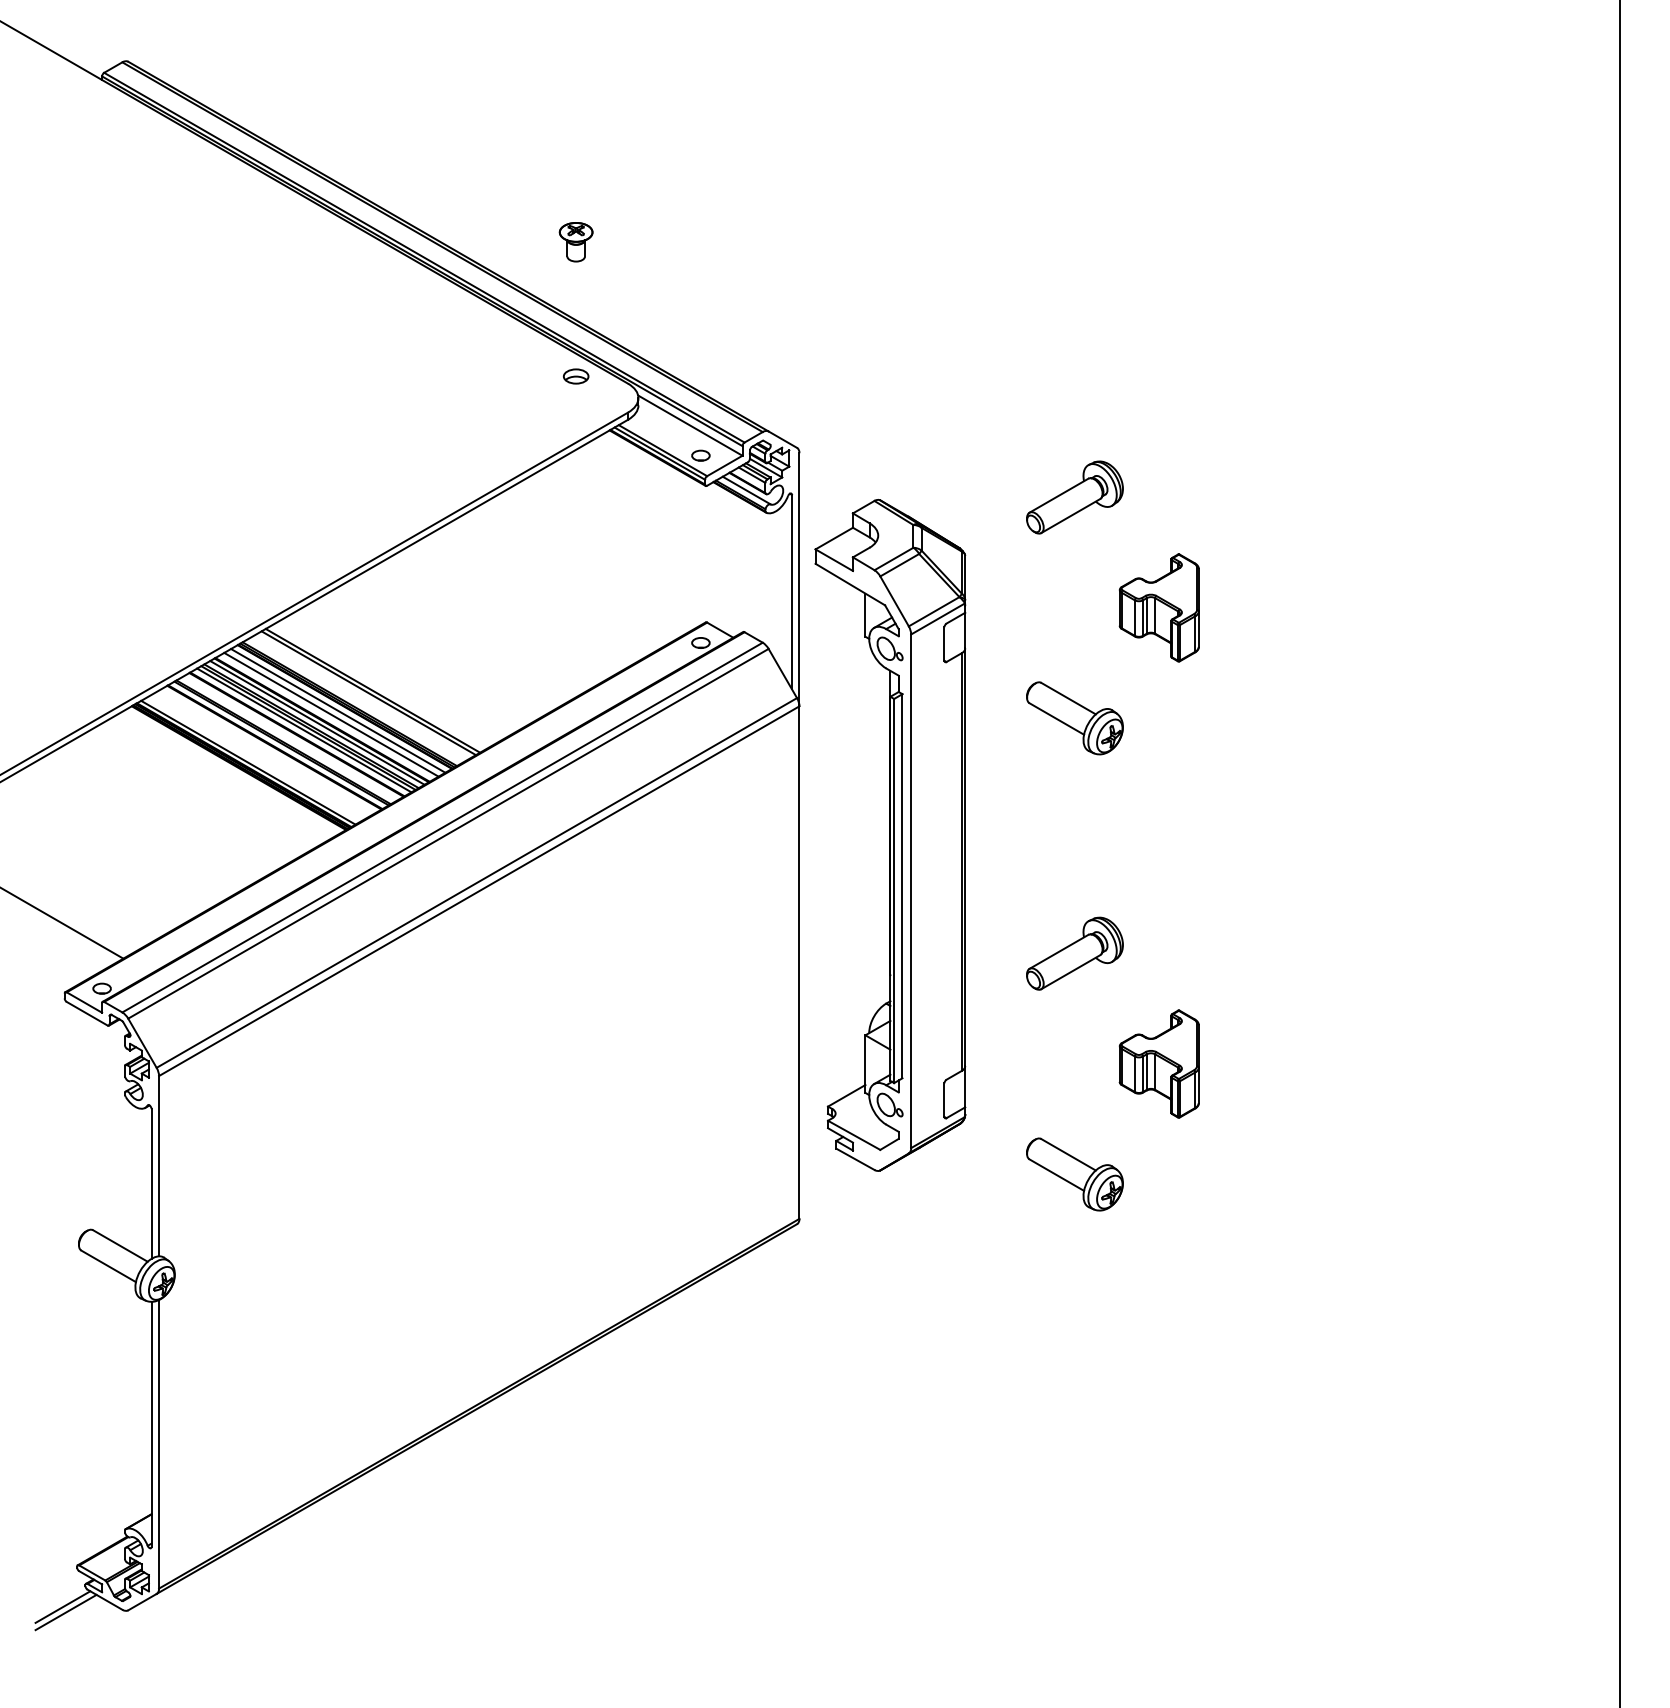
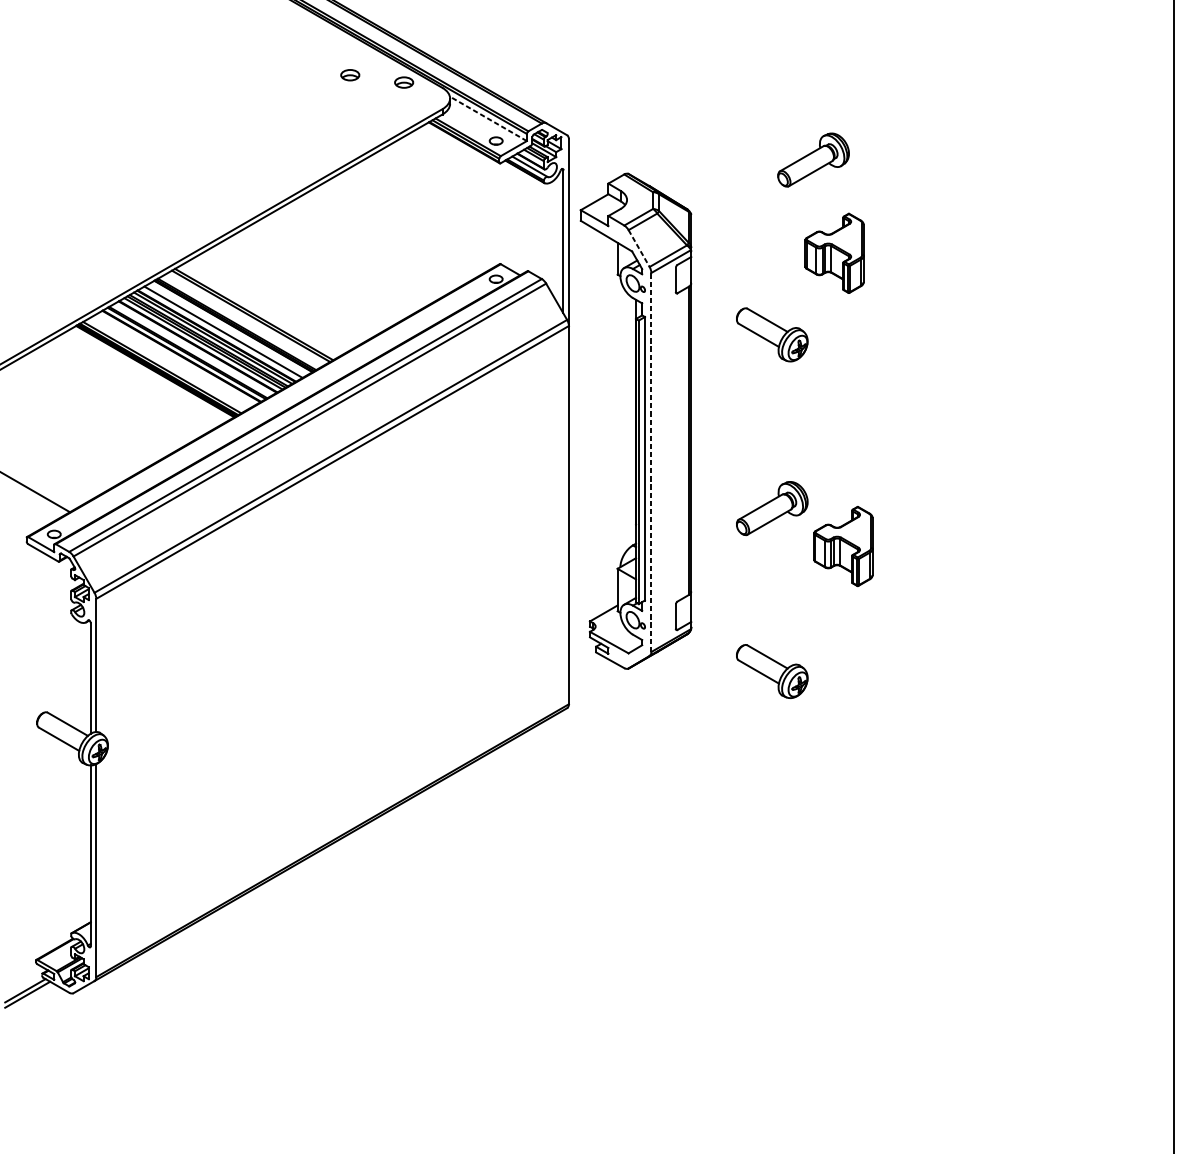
part: (503, 366) -> (350, 75), added
line: (689, 425) -> (487, 118), solid -> dashed
part: (1074, 497) -> (813, 160), moved
line: (894, 601) -> (639, 248), solid -> dashed
line: (338, 710) -> (228, 329), removed
line: (911, 891) -> (651, 462), solid -> dashed
part: (1158, 1063) -> (842, 546), moved

